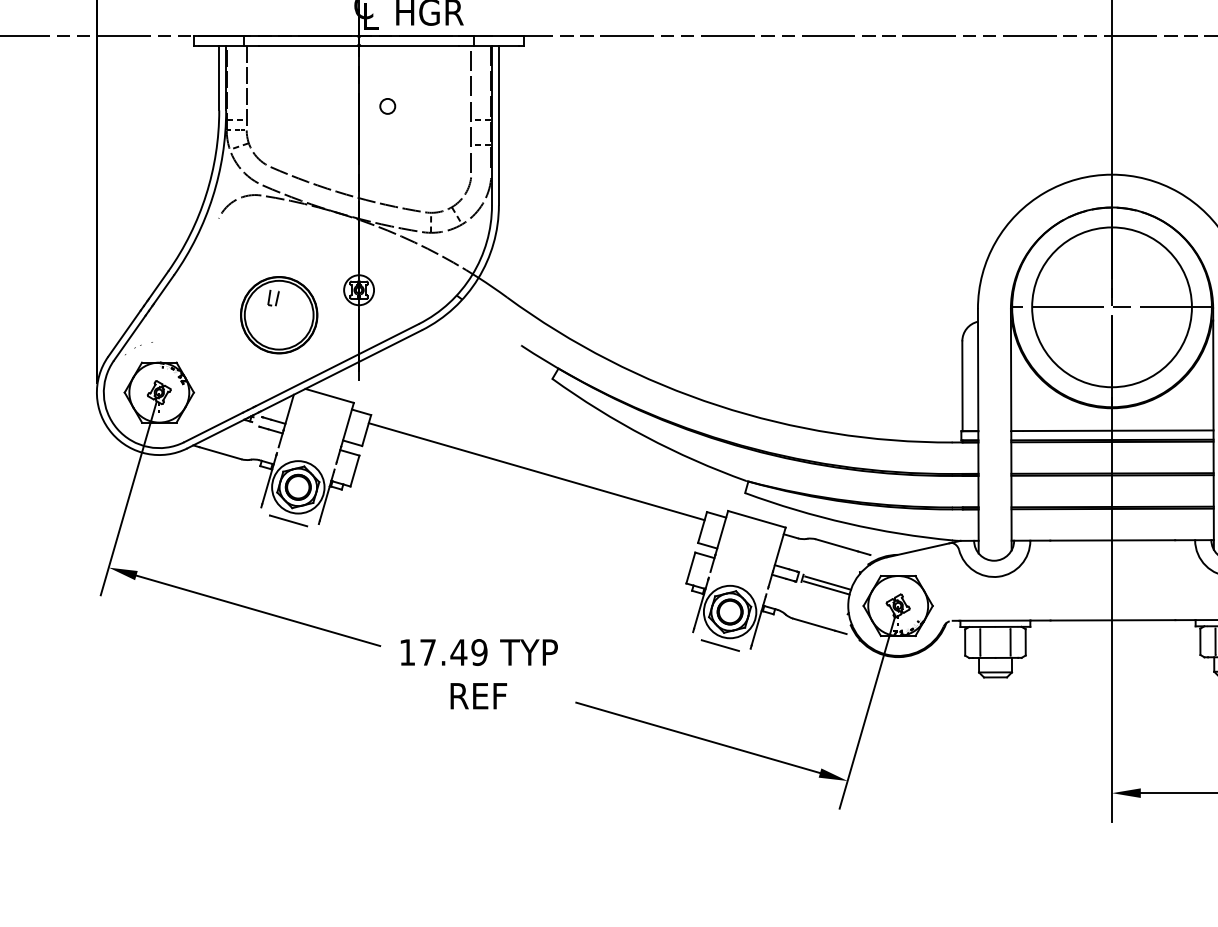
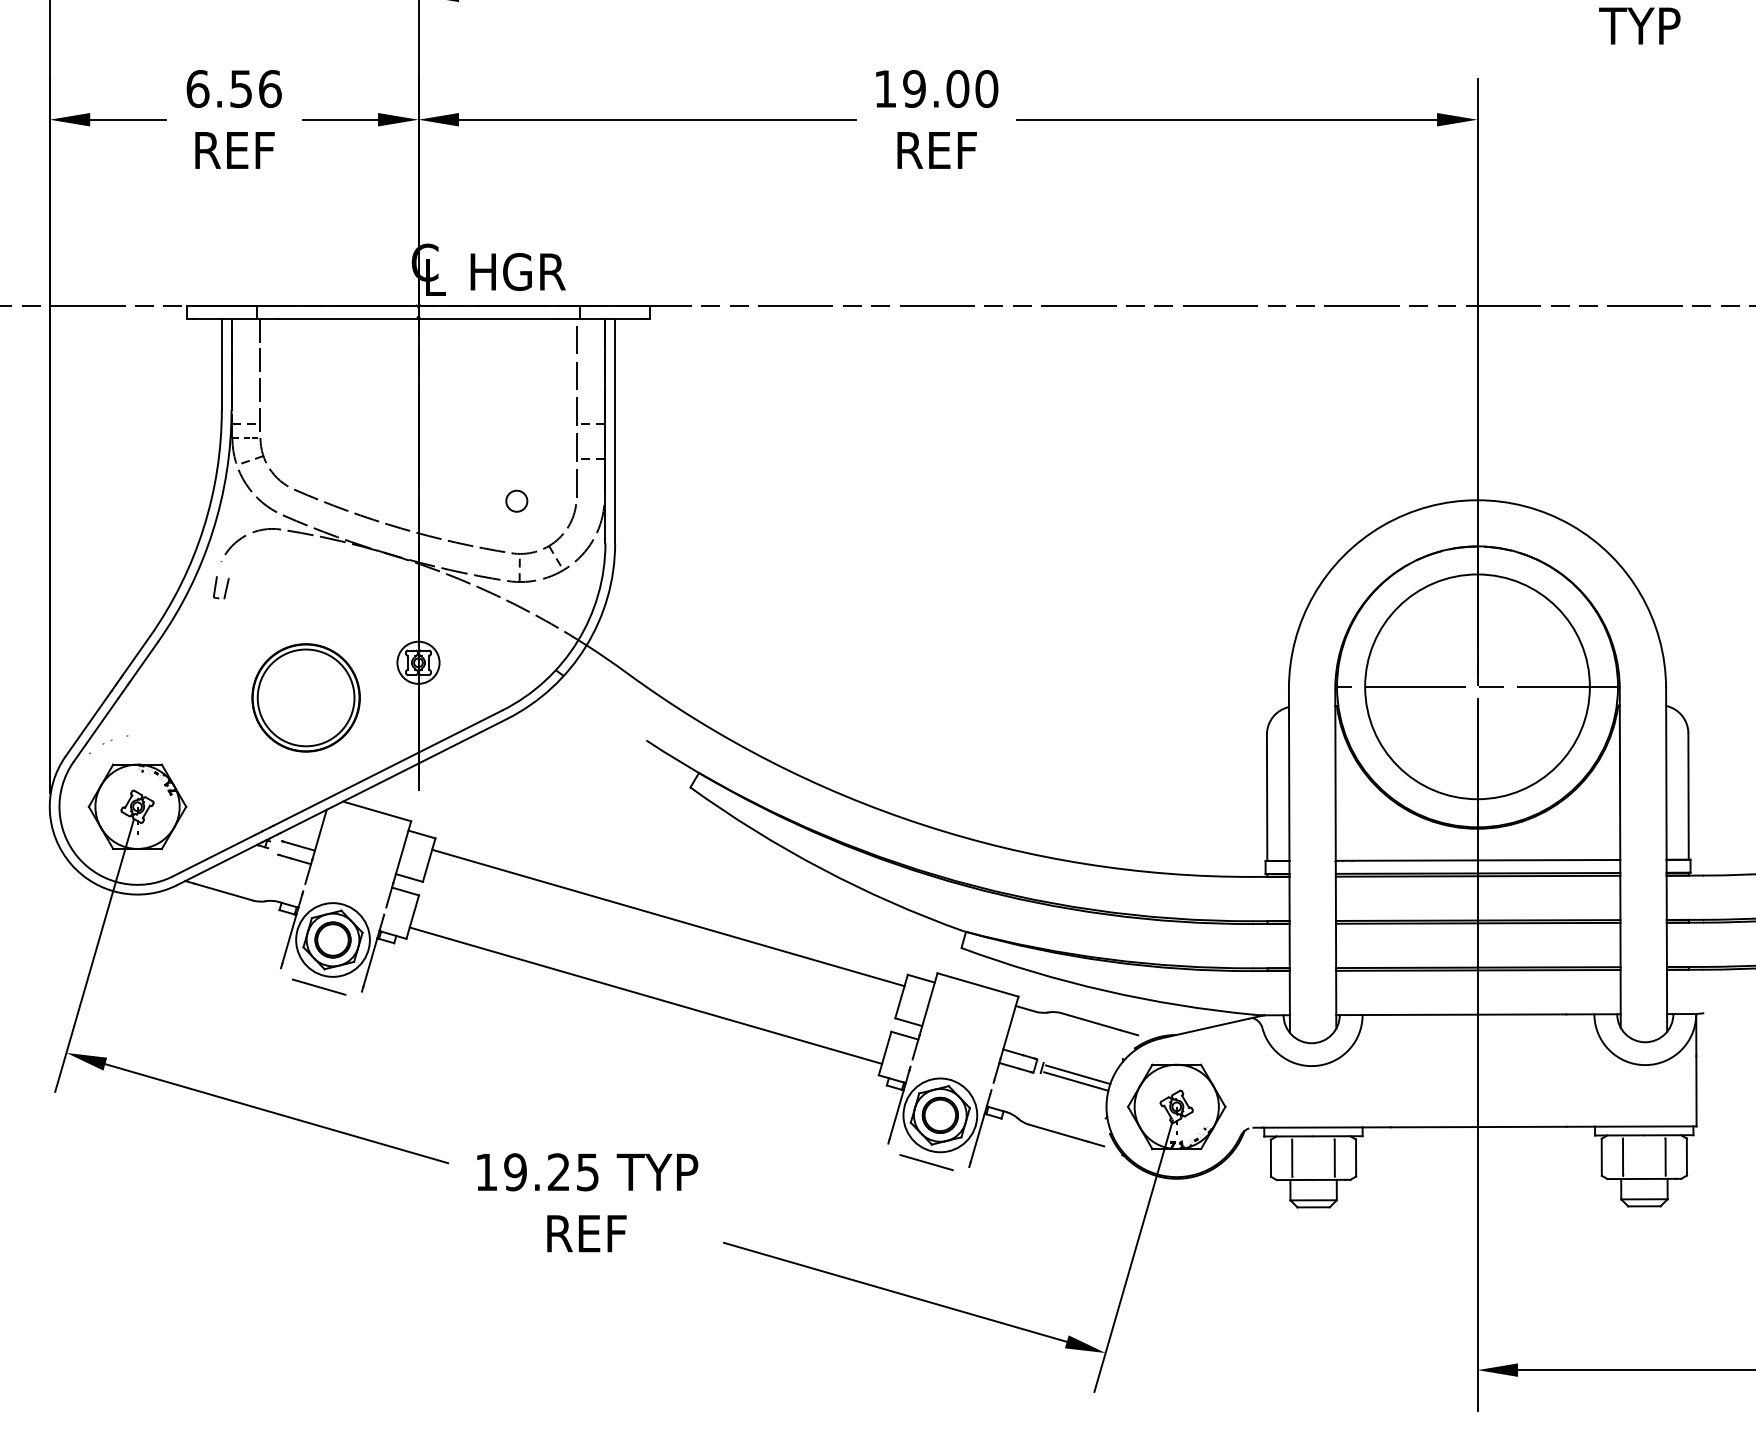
circle: (387, 105) -> (516, 500), moved
part: (273, 297) -> (221, 587), moved
line: (520, 526) -> (645, 995), added
text: (453, 652) -> (551, 1172), 17.49 -> 19.25

